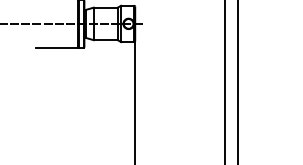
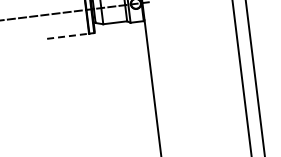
line: (57, 47) -> (68, 35), solid -> dashed

